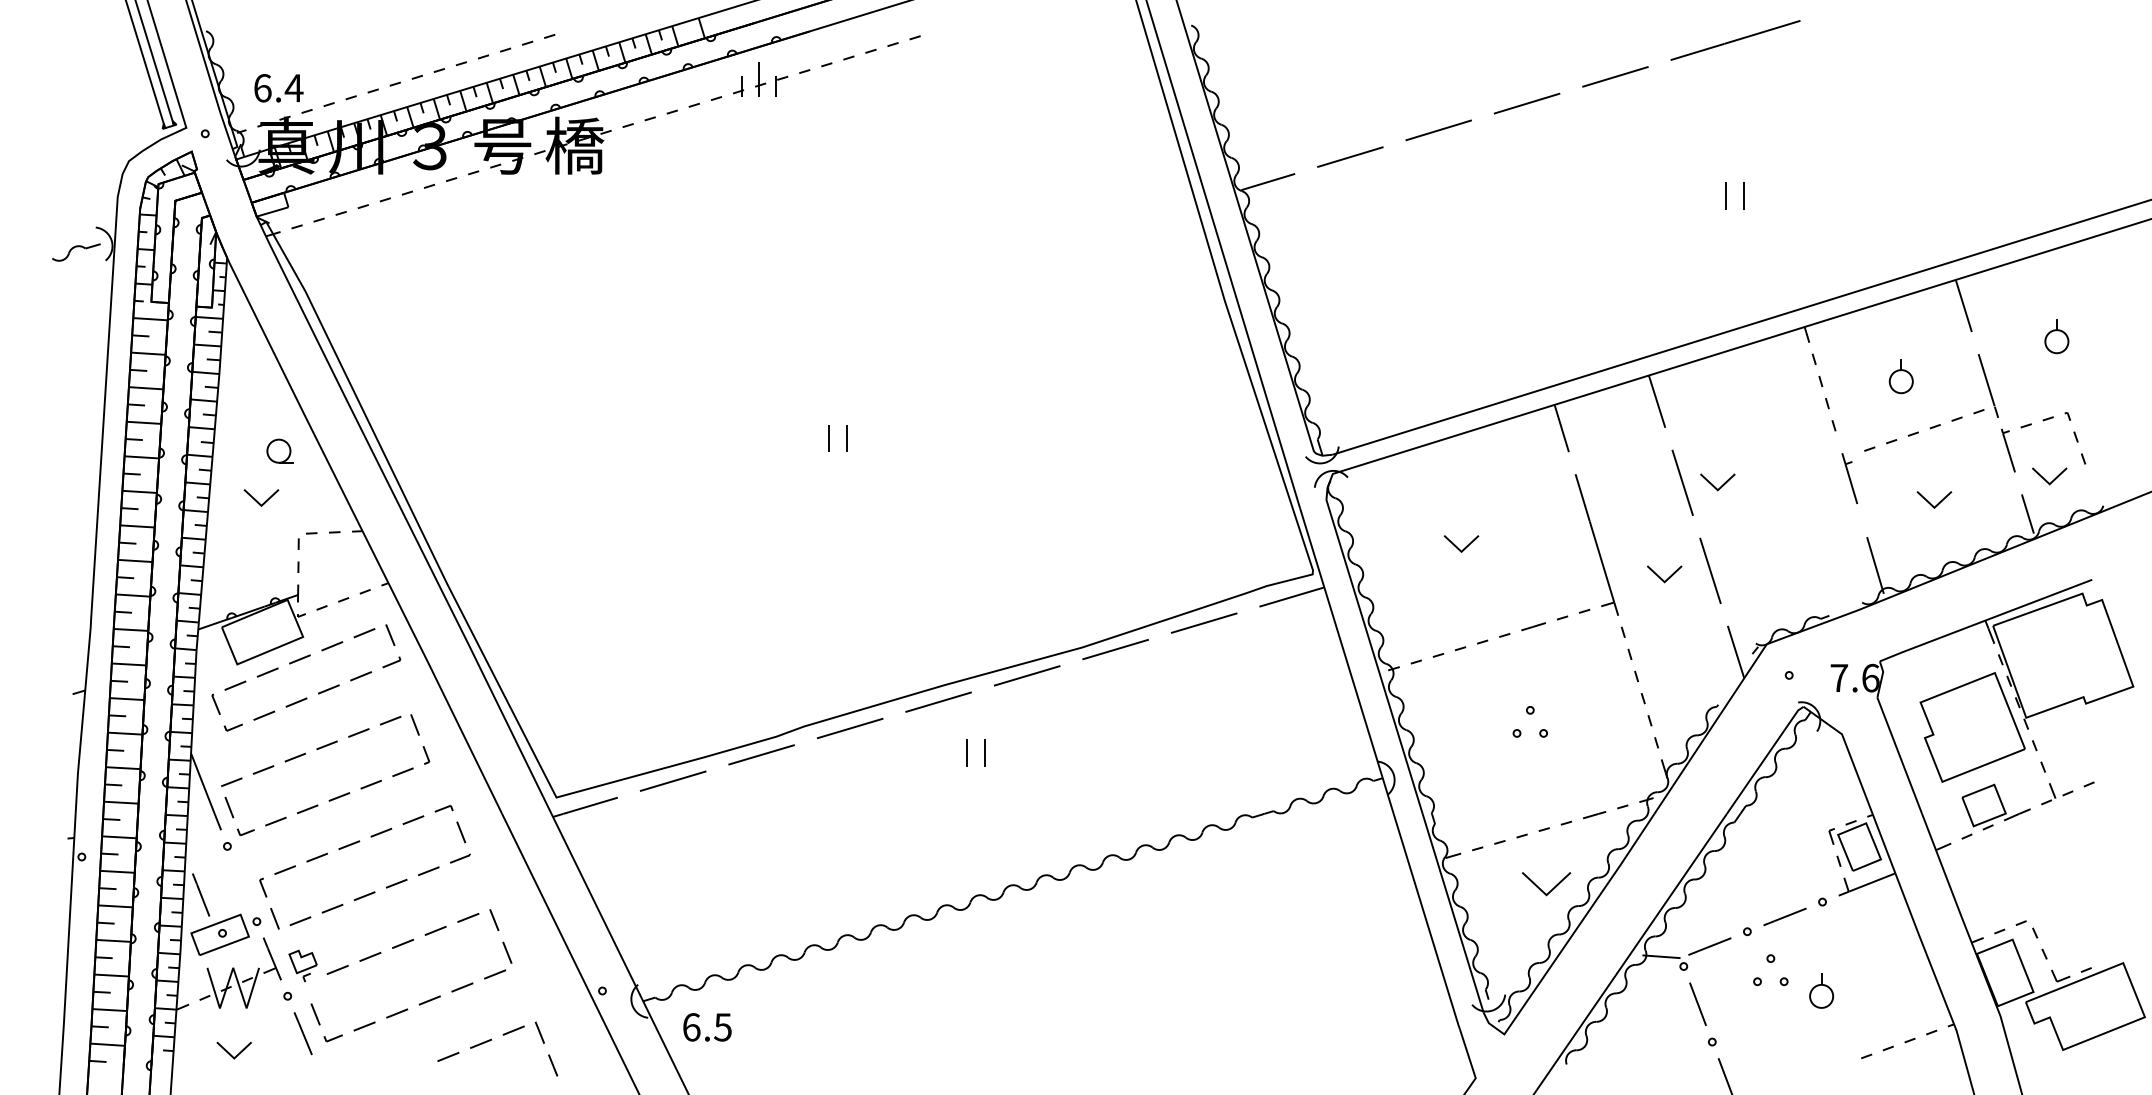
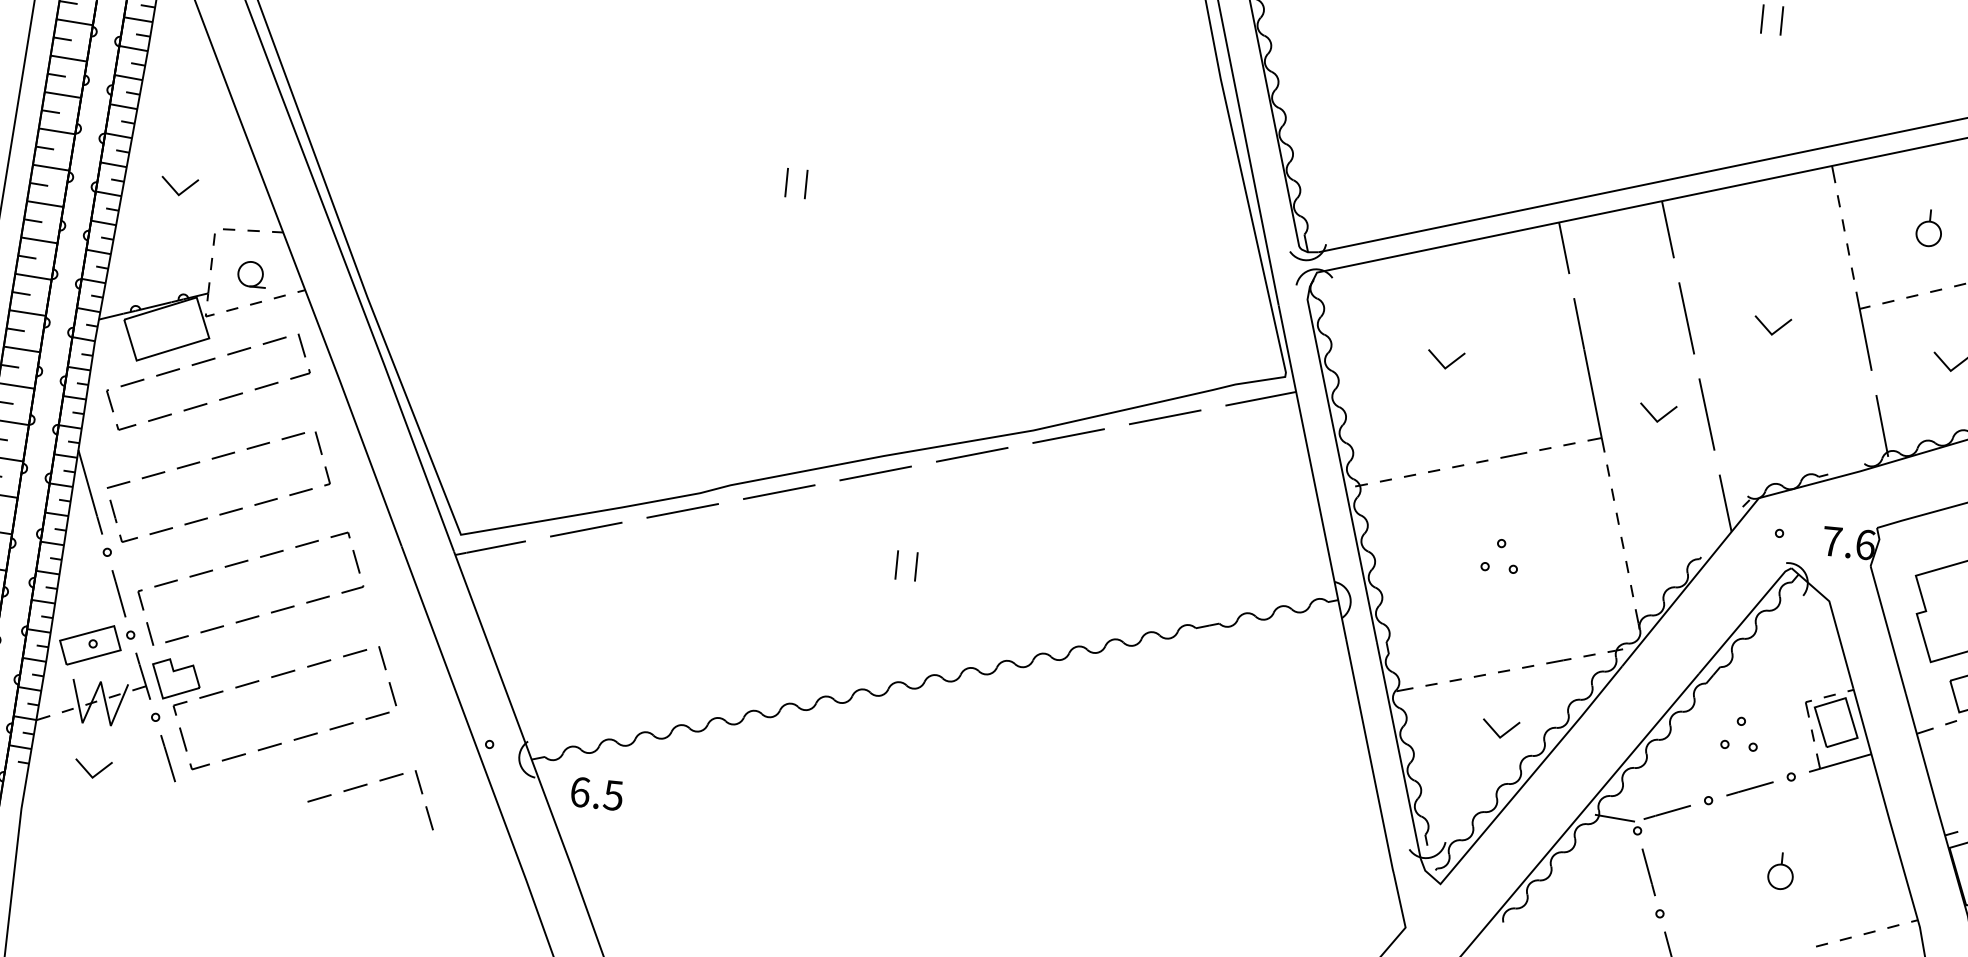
part: (279, 450) -> (251, 273), moved
part: (1849, 478) -> (1863, 331), size x1.43
part: (1717, 482) -> (1772, 326), moved
part: (967, 752) -> (897, 564), moved
part: (1546, 883) -> (1500, 728), size x0.71
line: (201, 894) -> (119, 593), moved
part: (1770, 962) -> (1740, 725), moved
part: (302, 965) -> (174, 686), size x1.67

